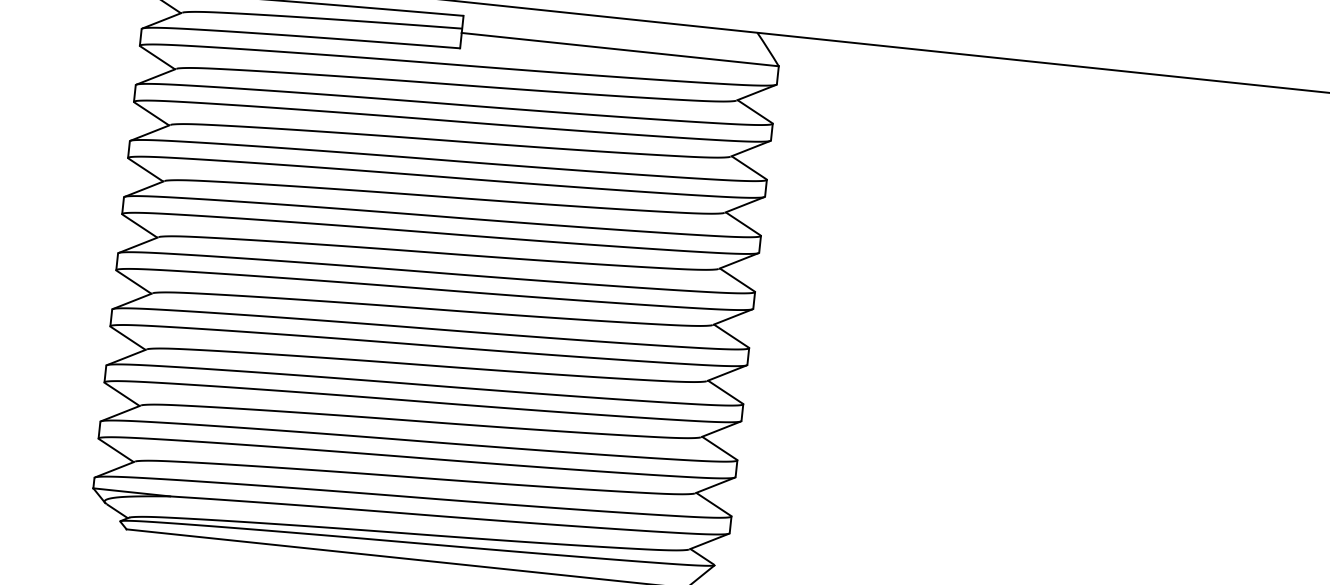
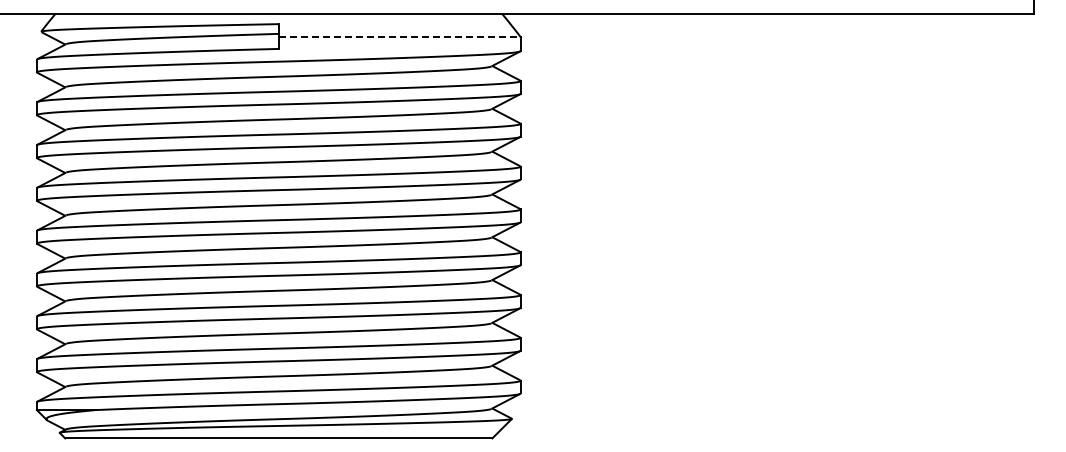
line: (619, 49) -> (399, 37), solid -> dashed

